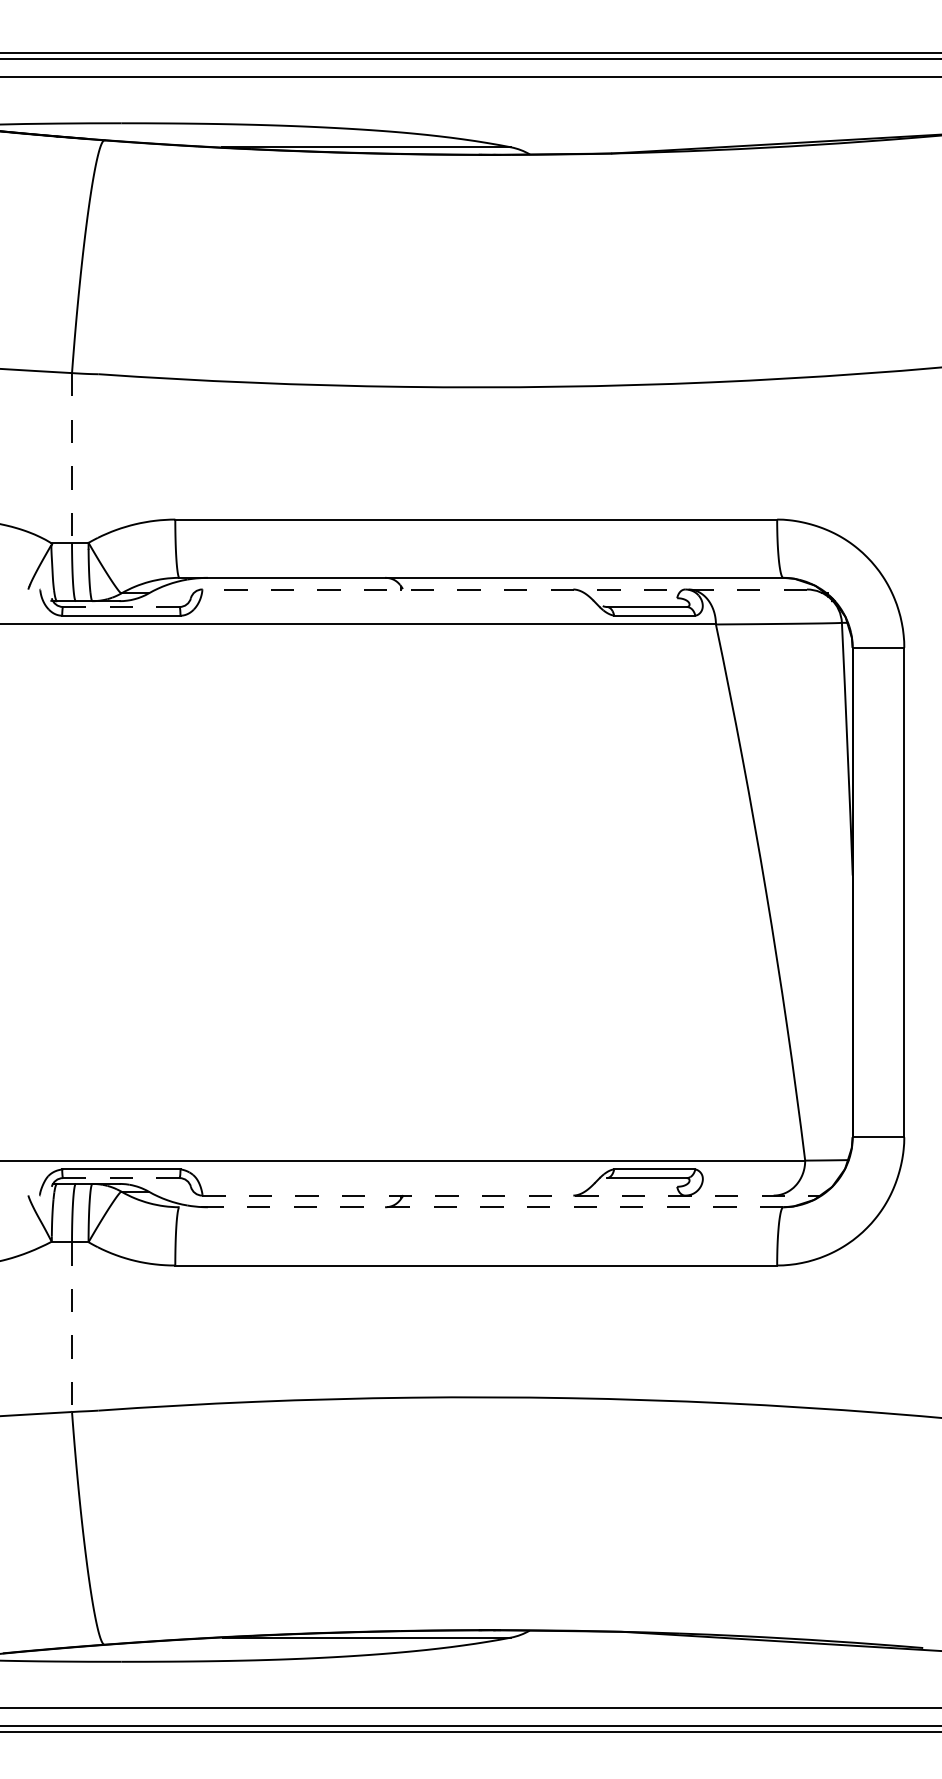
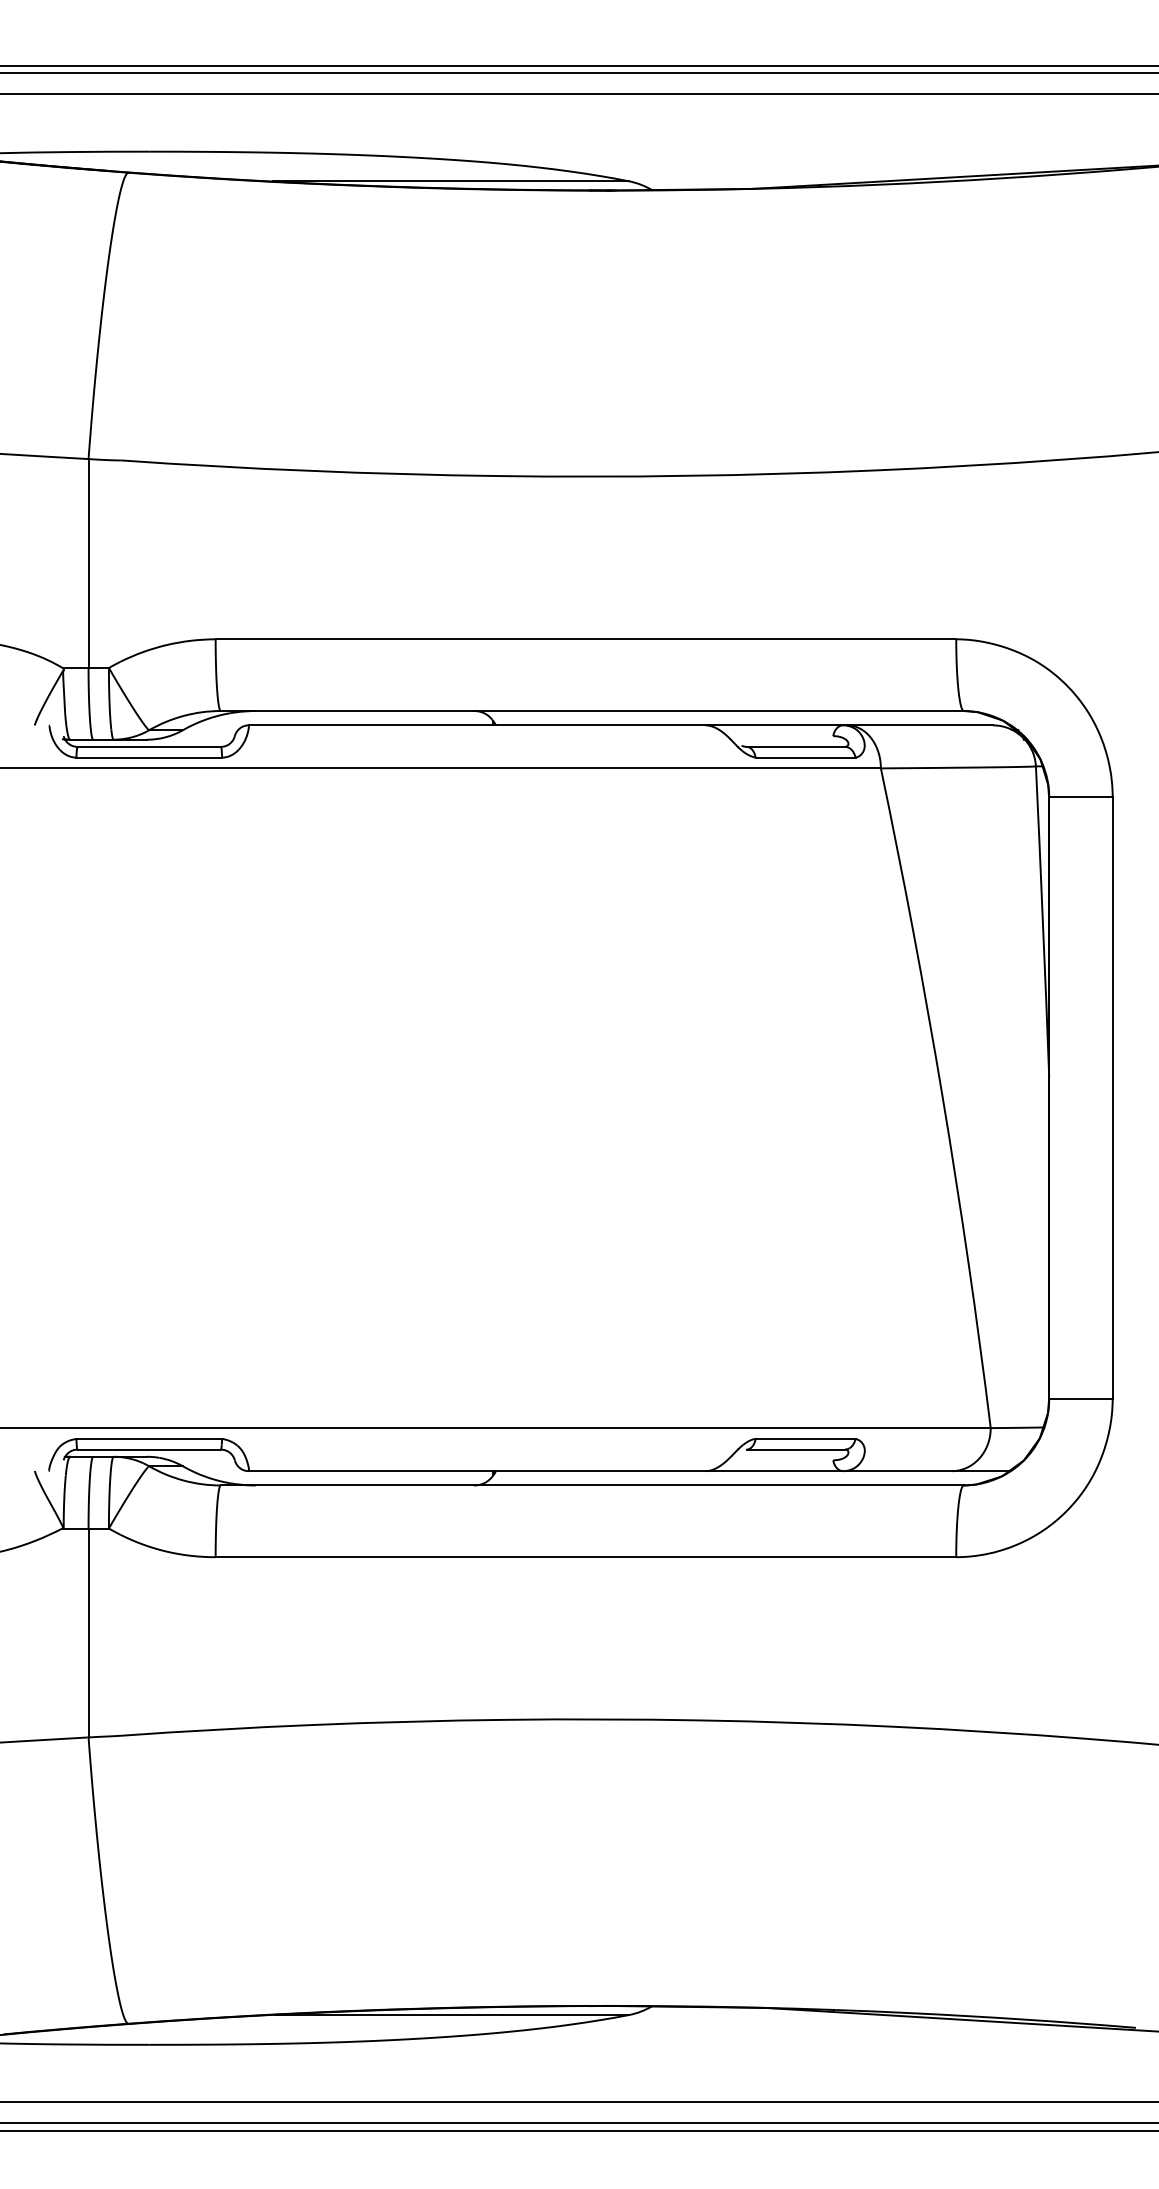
line: (72, 457) -> (89, 562), dashed -> solid
line: (504, 589) -> (620, 725), dashed -> solid
line: (120, 606) -> (148, 746), dashed -> solid
line: (121, 1178) -> (149, 1450), dashed -> solid
line: (511, 1195) -> (629, 1471), dashed -> solid
line: (481, 1207) -> (592, 1485), dashed -> solid
line: (72, 1327) -> (89, 1633), dashed -> solid

